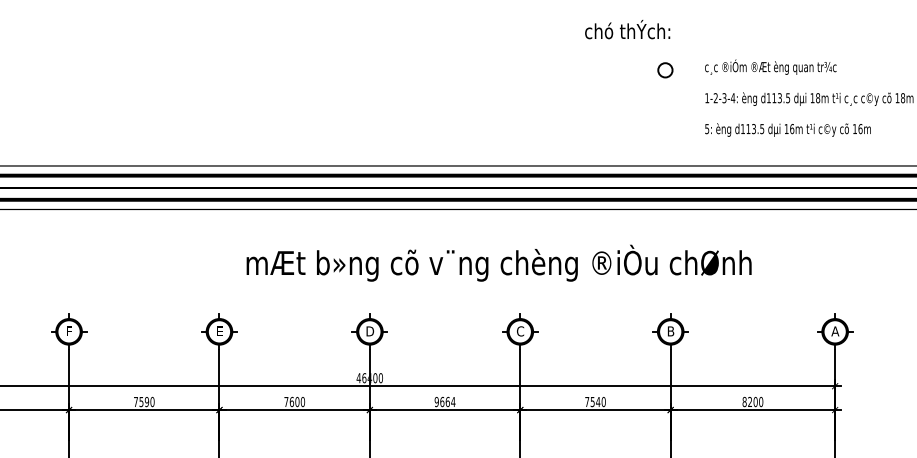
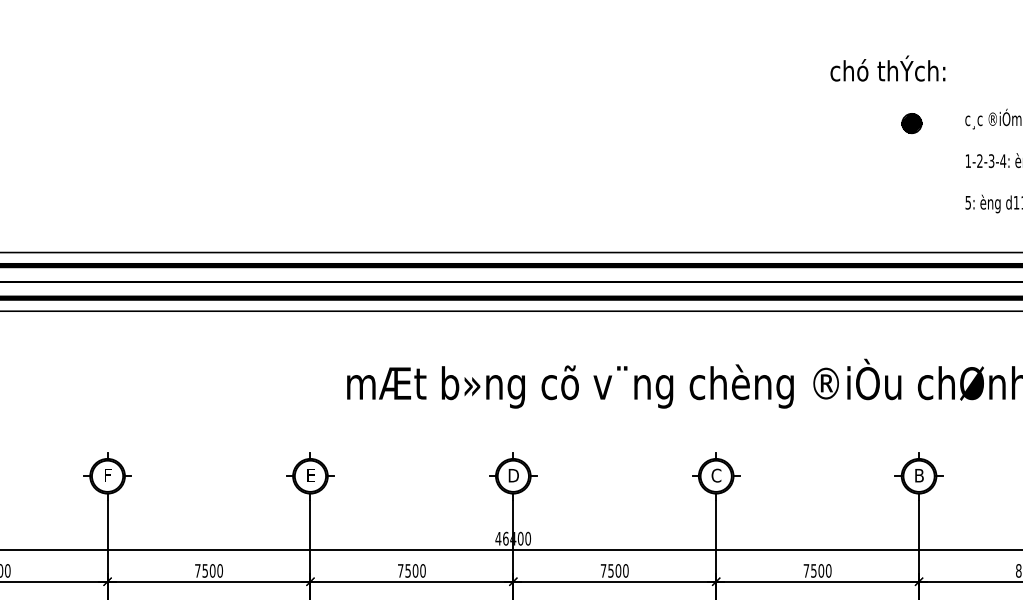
text: (627, 29) -> (887, 68), moved
hatch: (665, 70) -> (912, 123), added
text: (291, 401) -> (407, 570), 7600 -> 7500
text: (444, 401) -> (613, 570), 9664 -> 7500
text: (598, 401) -> (821, 570), 7540 -> 7500
text: (146, 402) -> (212, 571), 7590 -> 7500

